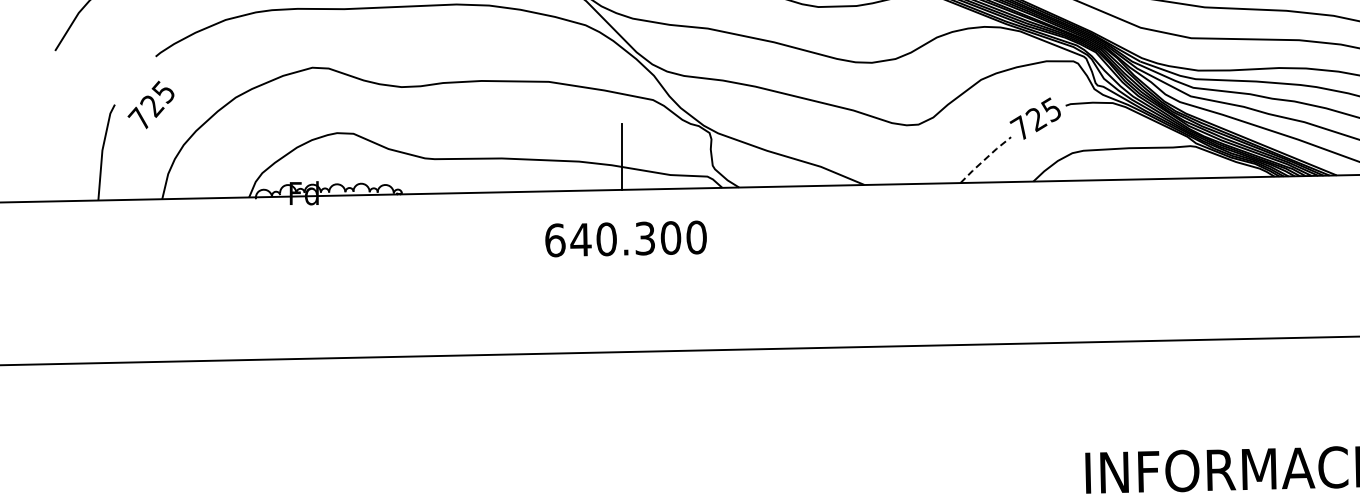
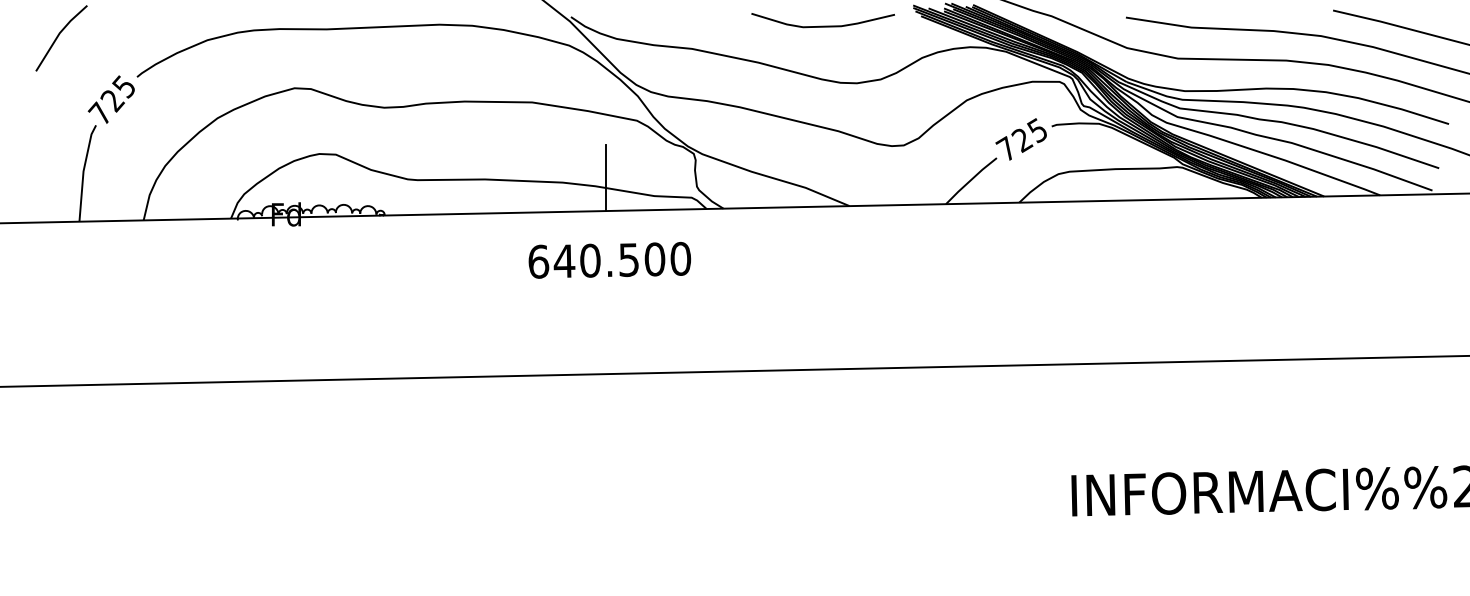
text: (150, 104) -> (110, 99), moved
line: (984, 159) -> (970, 180), dashed -> solid
text: (645, 238) -> (629, 259), 640.300 -> 640.500

